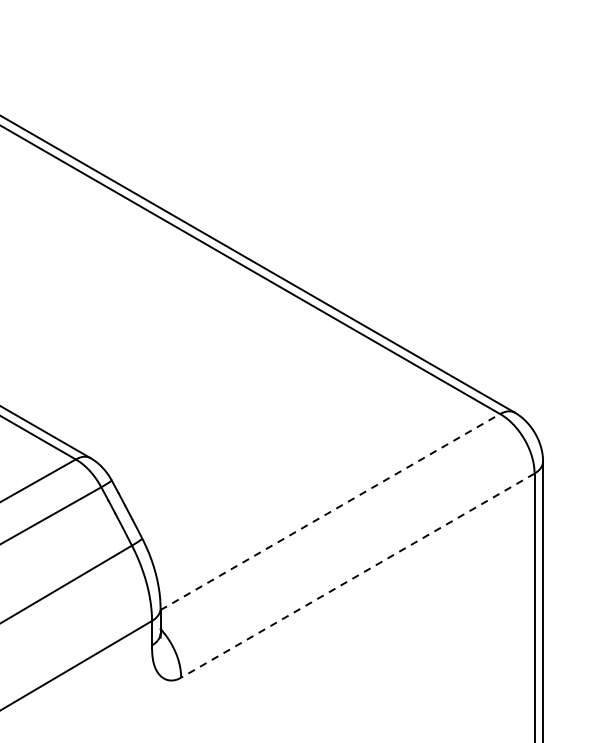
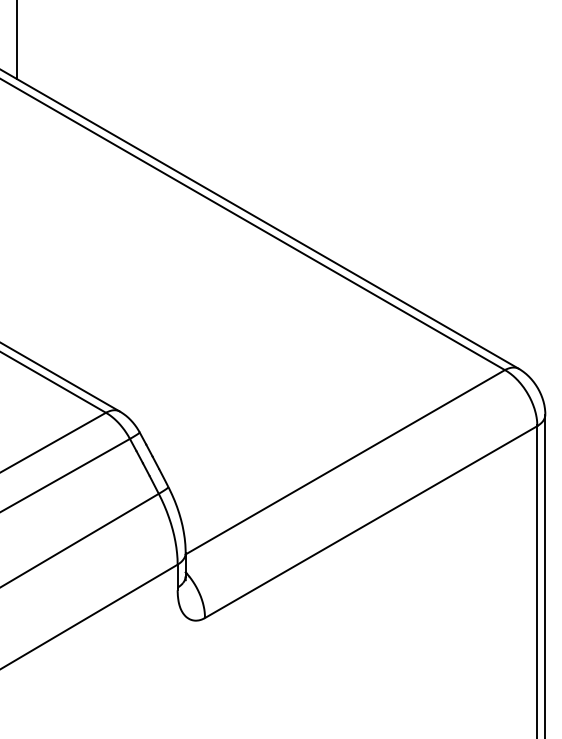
line: (330, 512) -> (345, 462), dashed -> solid
line: (358, 576) -> (371, 522), dashed -> solid

